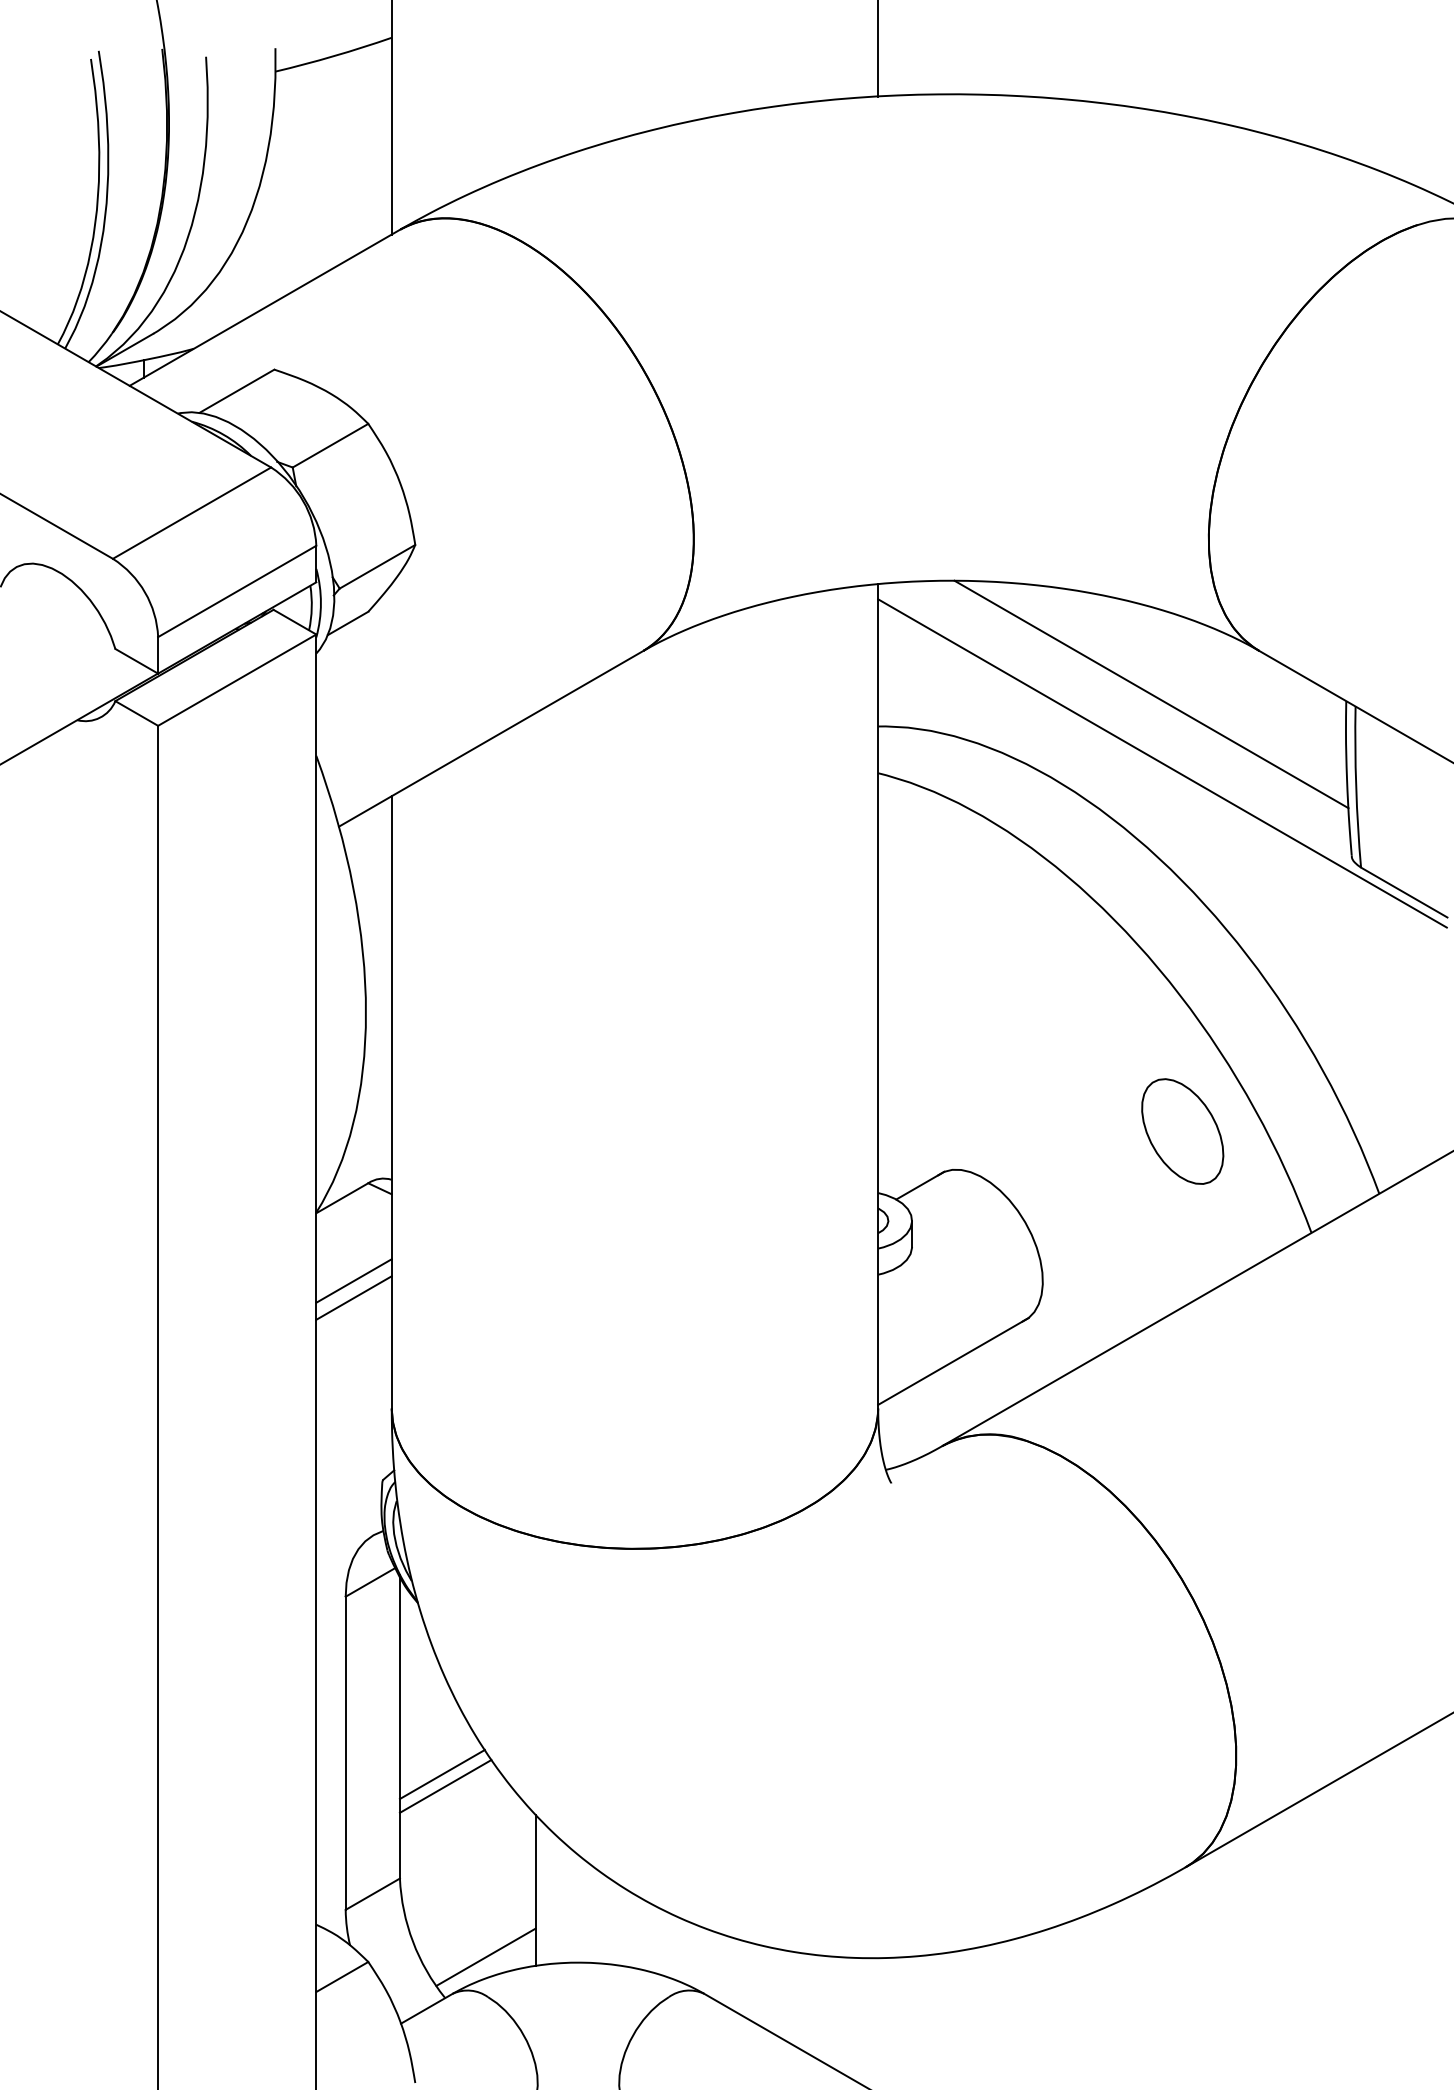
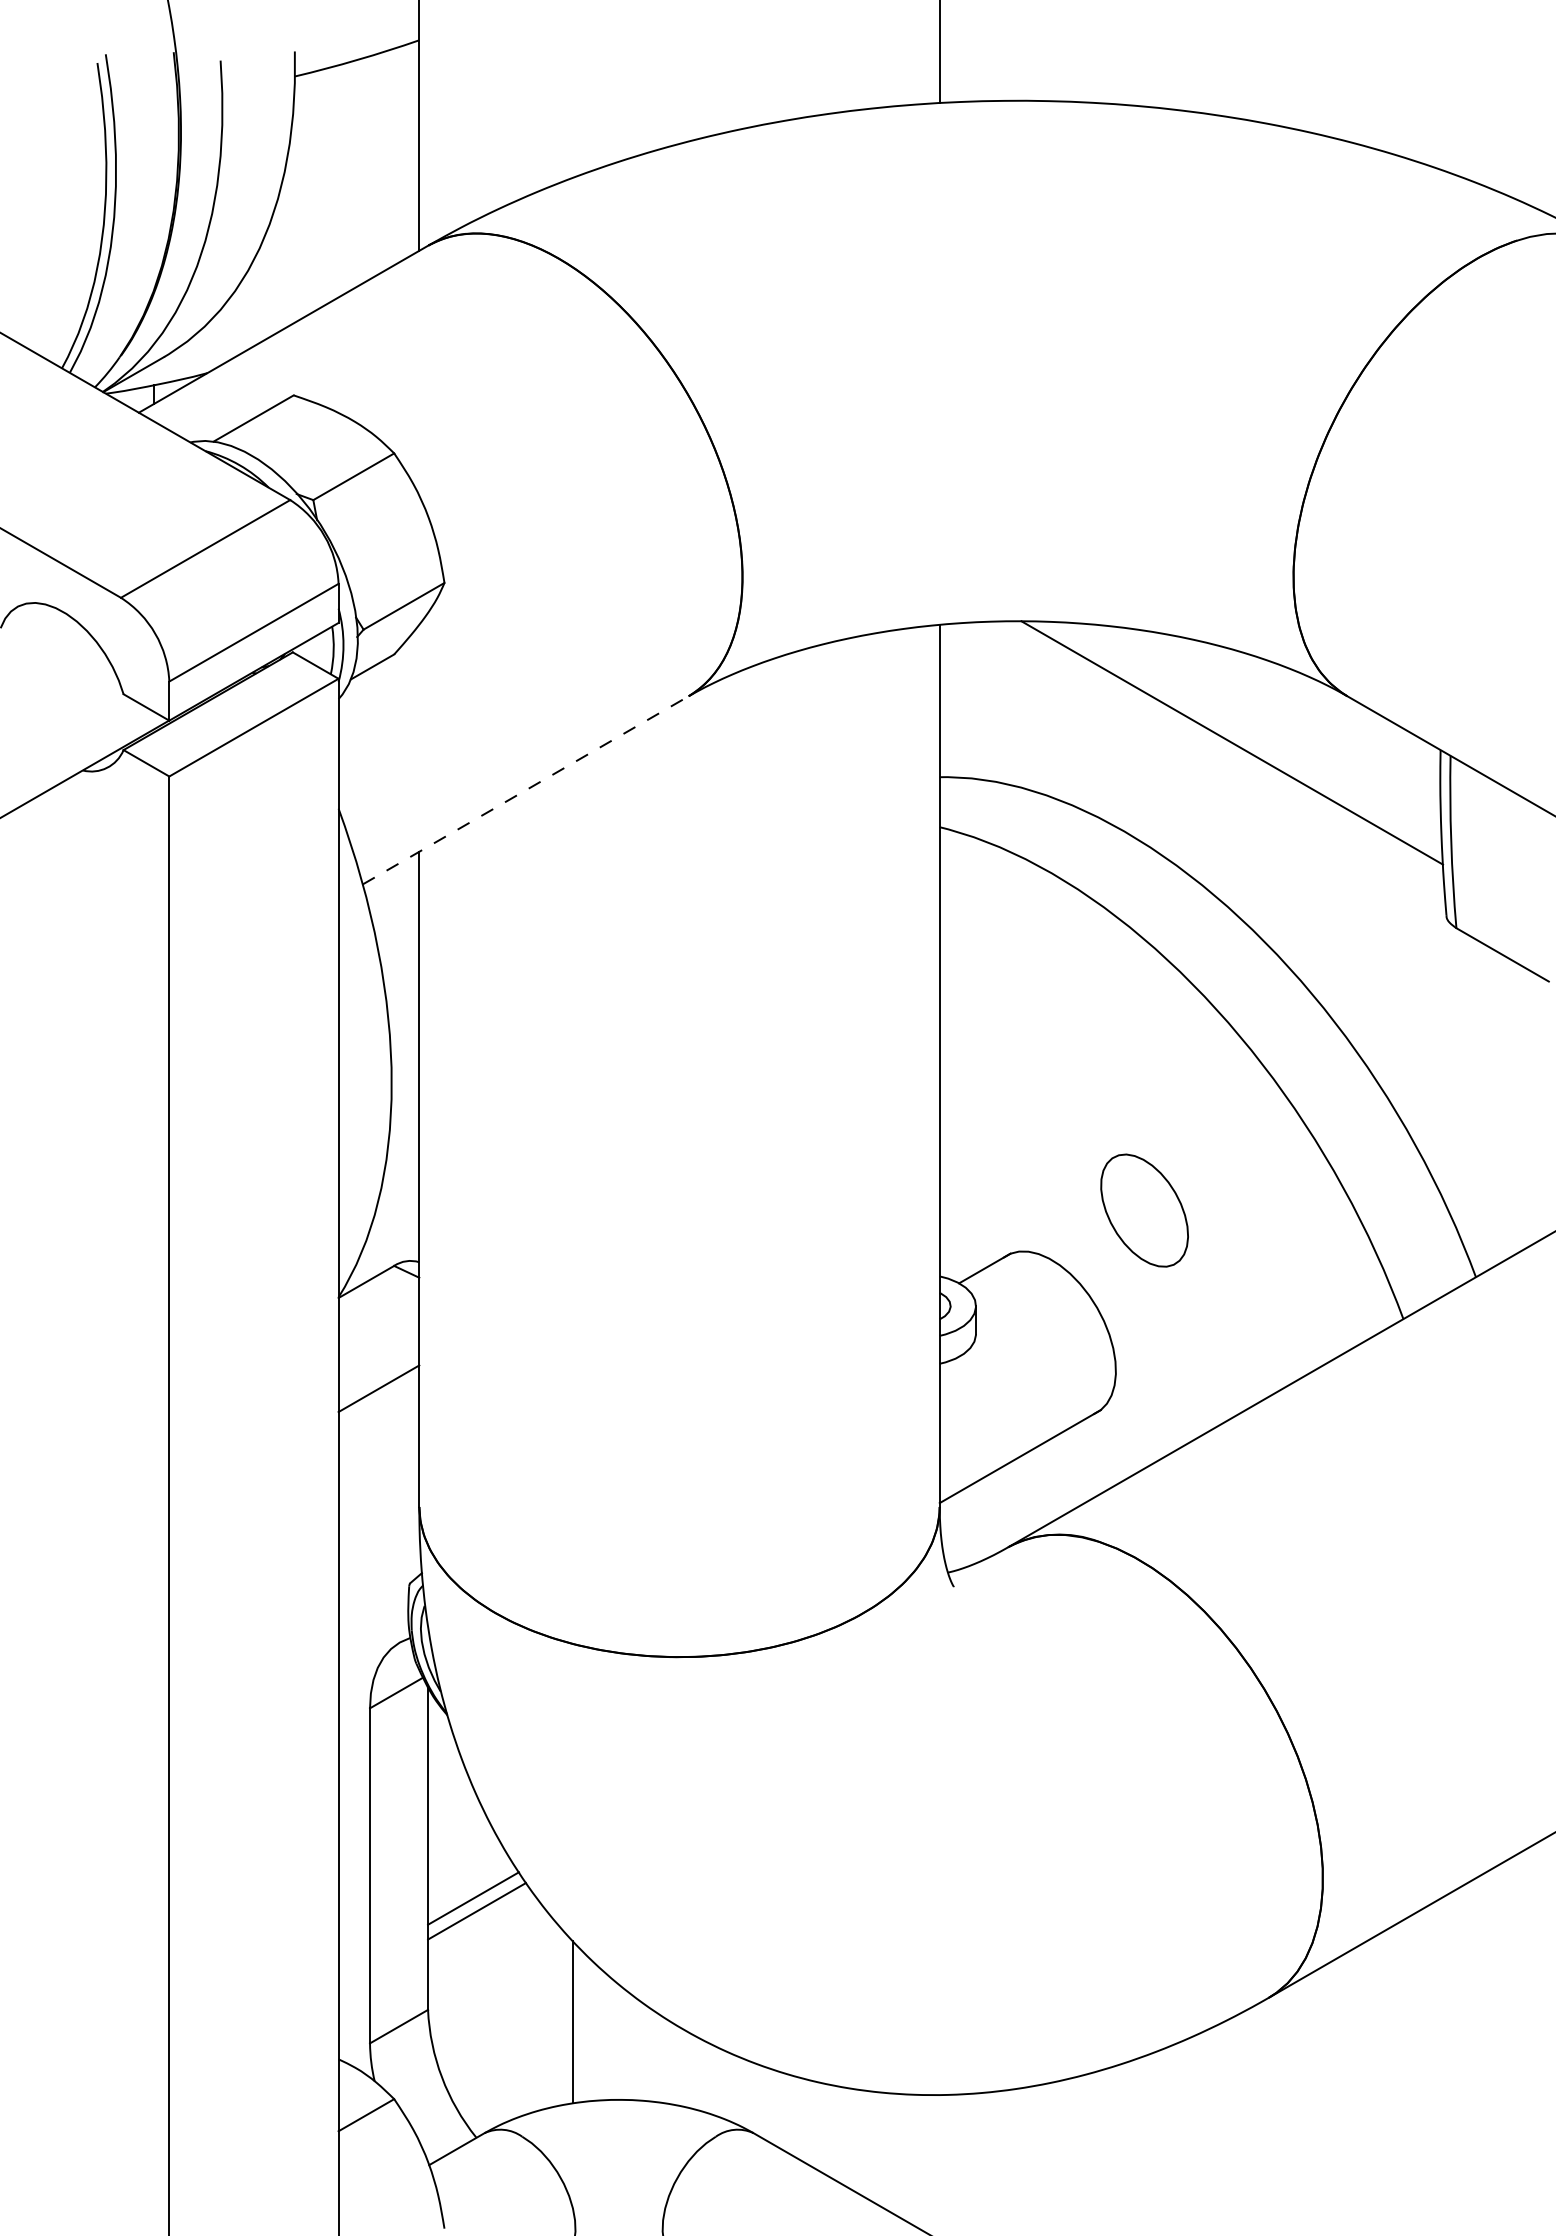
line: (491, 738) -> (526, 790), solid -> dashed
line: (1162, 763) -> (1243, 816), removed
part: (1182, 1131) -> (1144, 1210), moved
line: (353, 1280) -> (378, 1370), removed
line: (486, 1956) -> (520, 2093), removed

